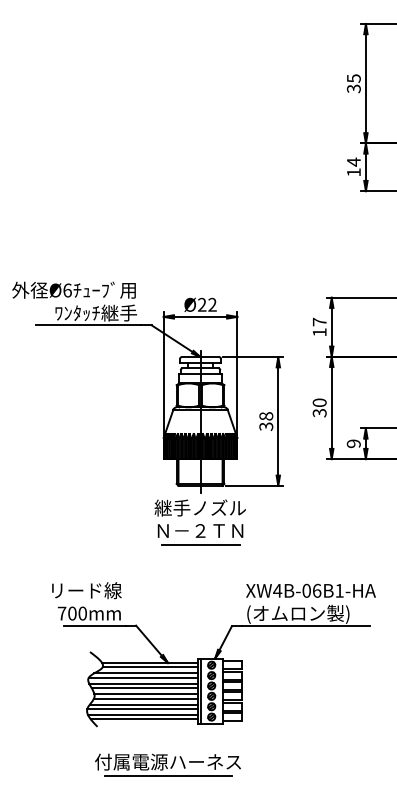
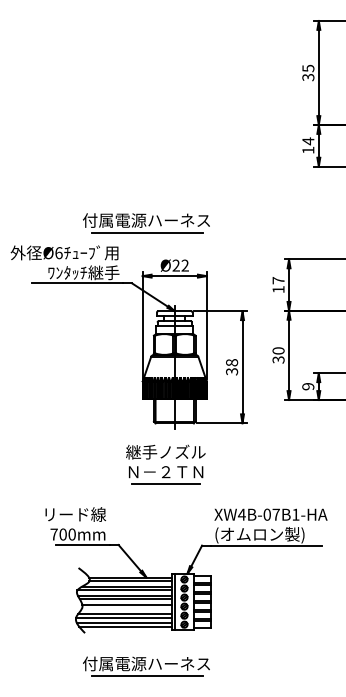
part: (167, 255) -> (145, 222), added
part: (199, 522) -> (165, 464), moved
text: (316, 590) -> (275, 514), XW4B-06B1-HA -> XW4B-07B1-HA
line: (145, 698) -> (126, 608), removed

